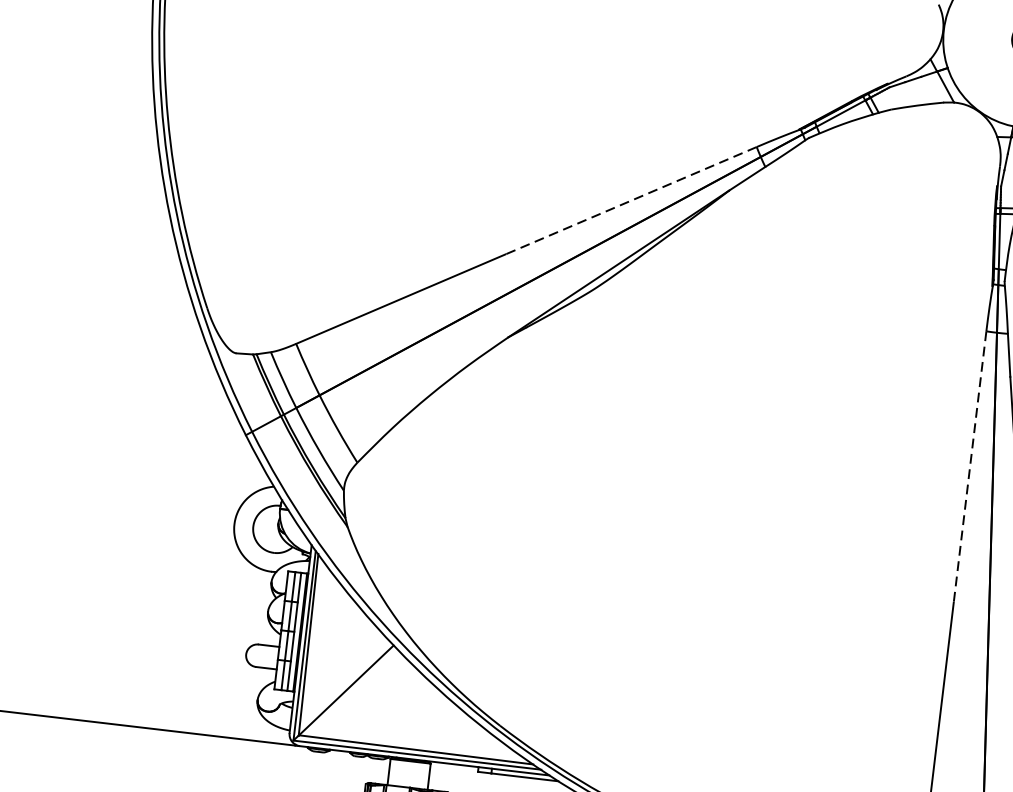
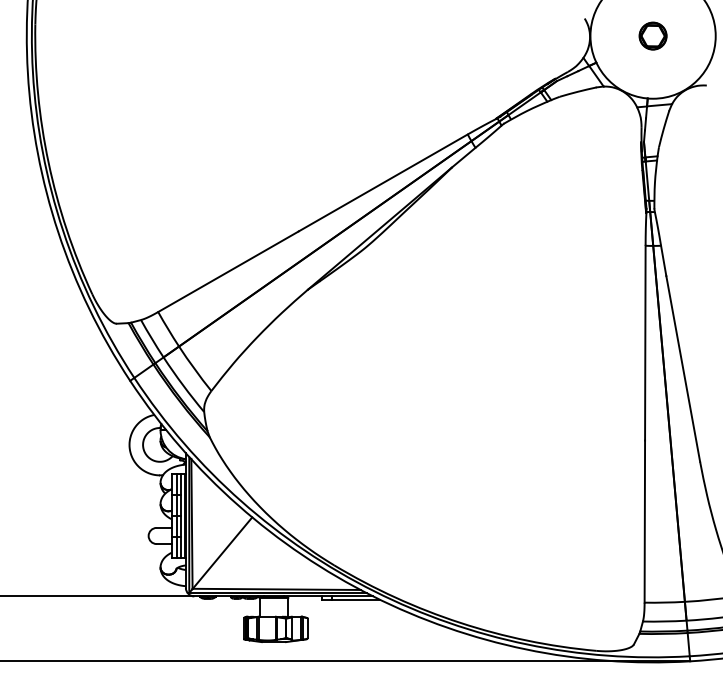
line: (629, 201) -> (382, 183), dashed -> solid
line: (970, 467) -> (645, 343), dashed -> solid

